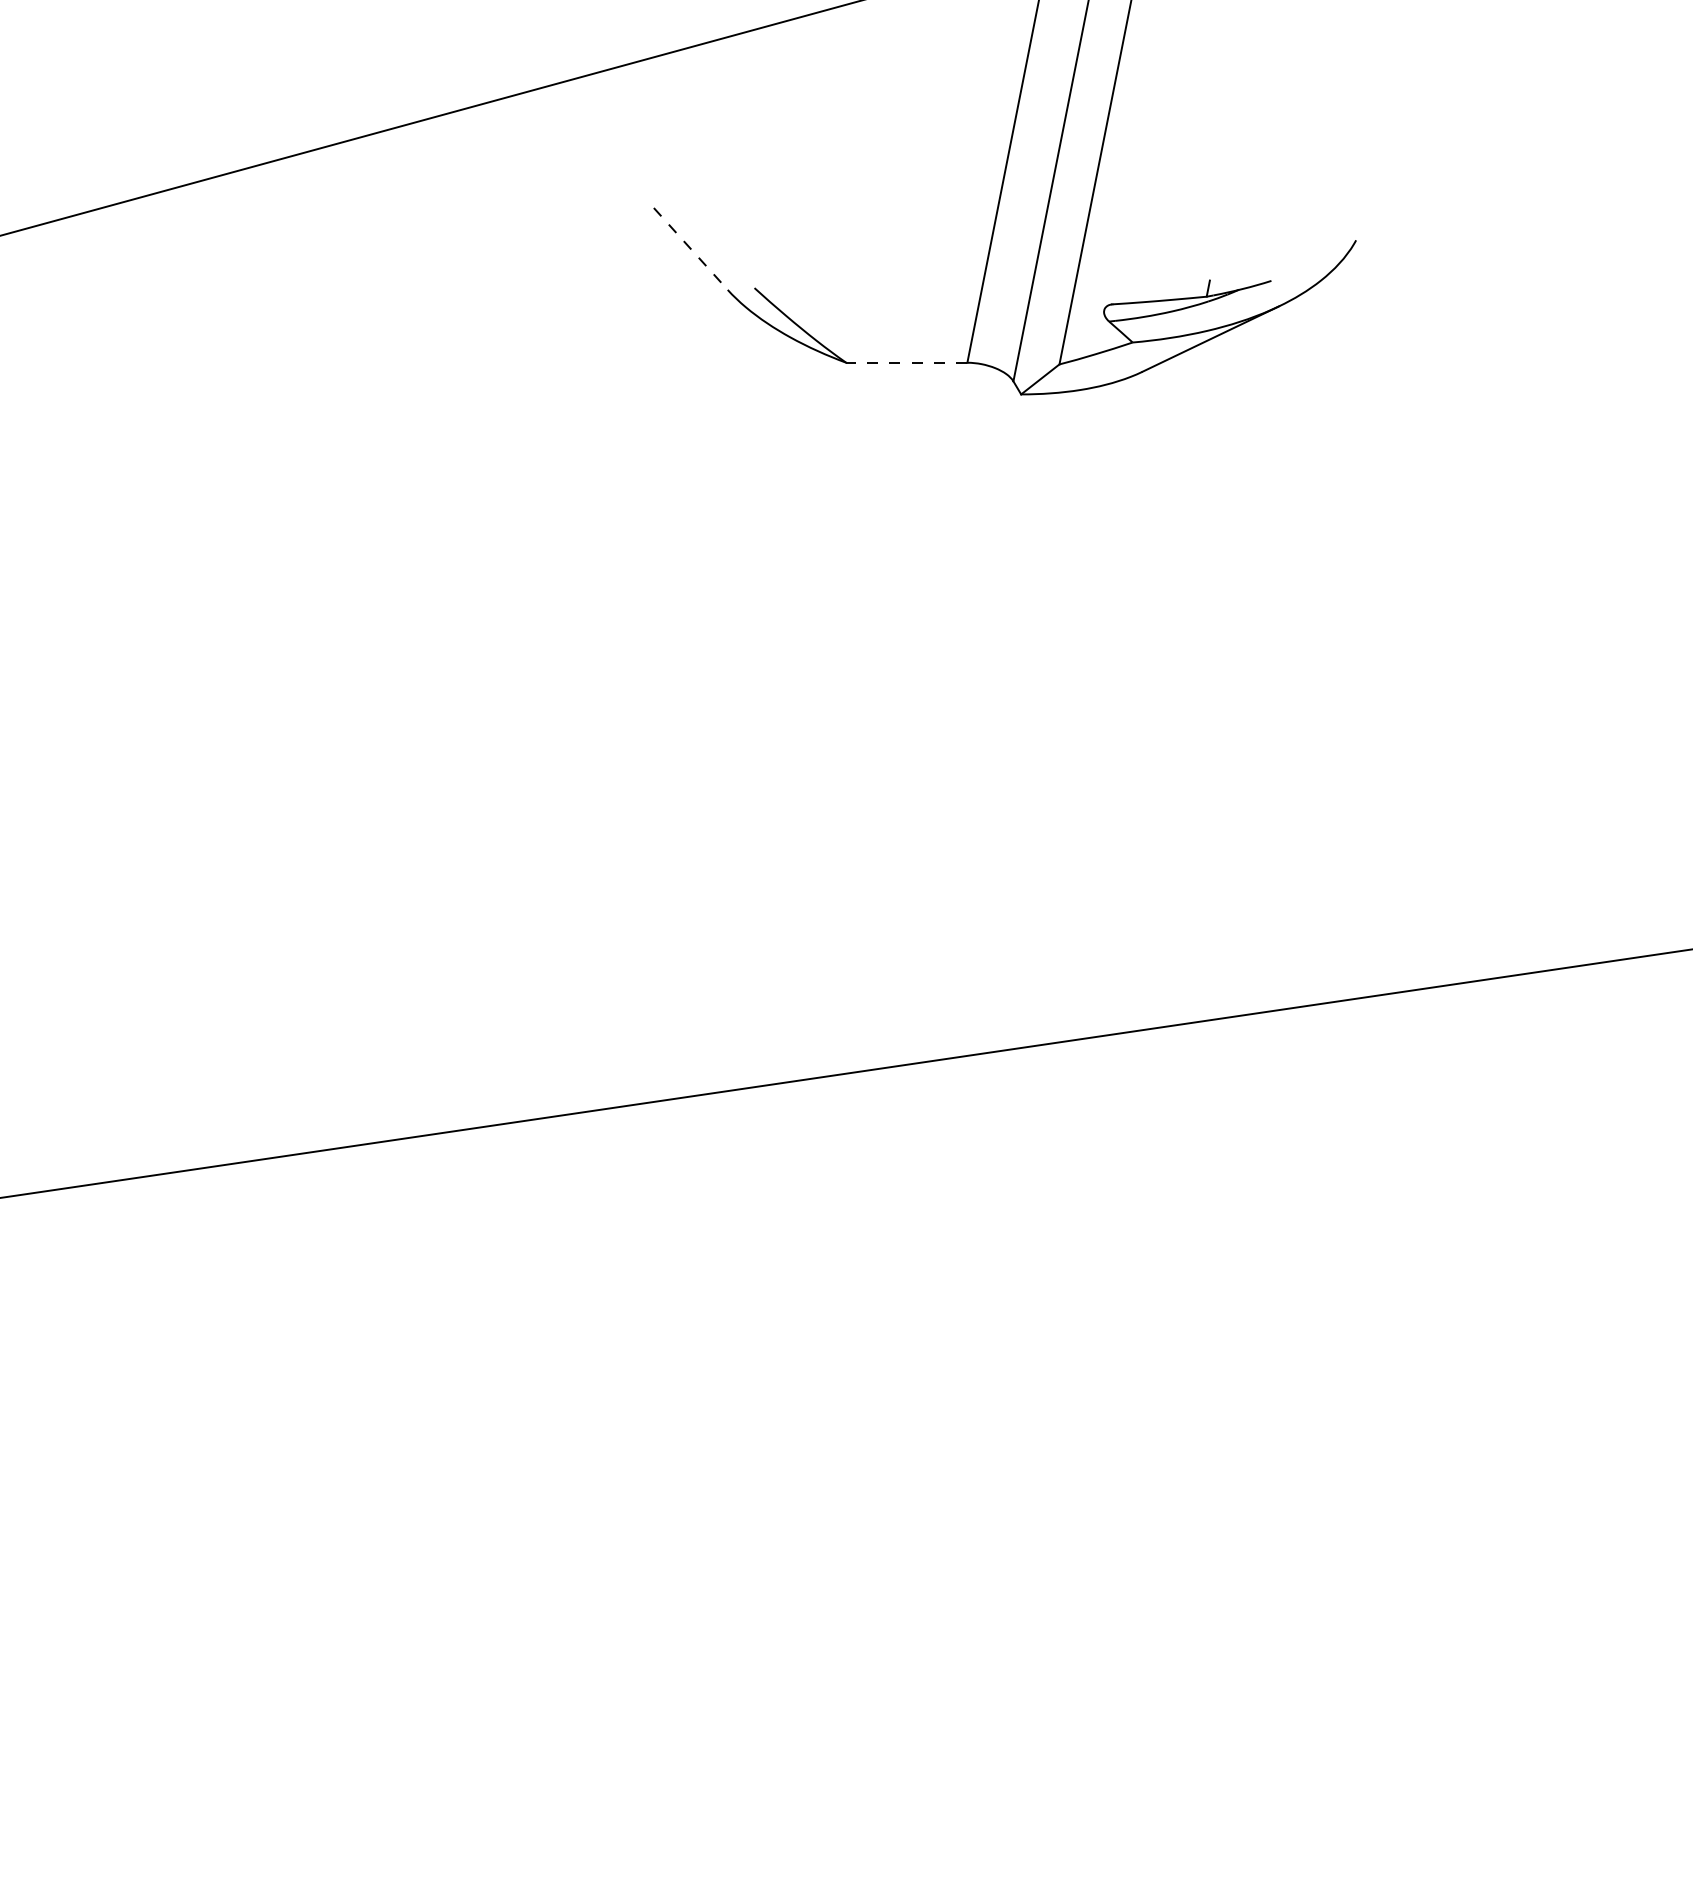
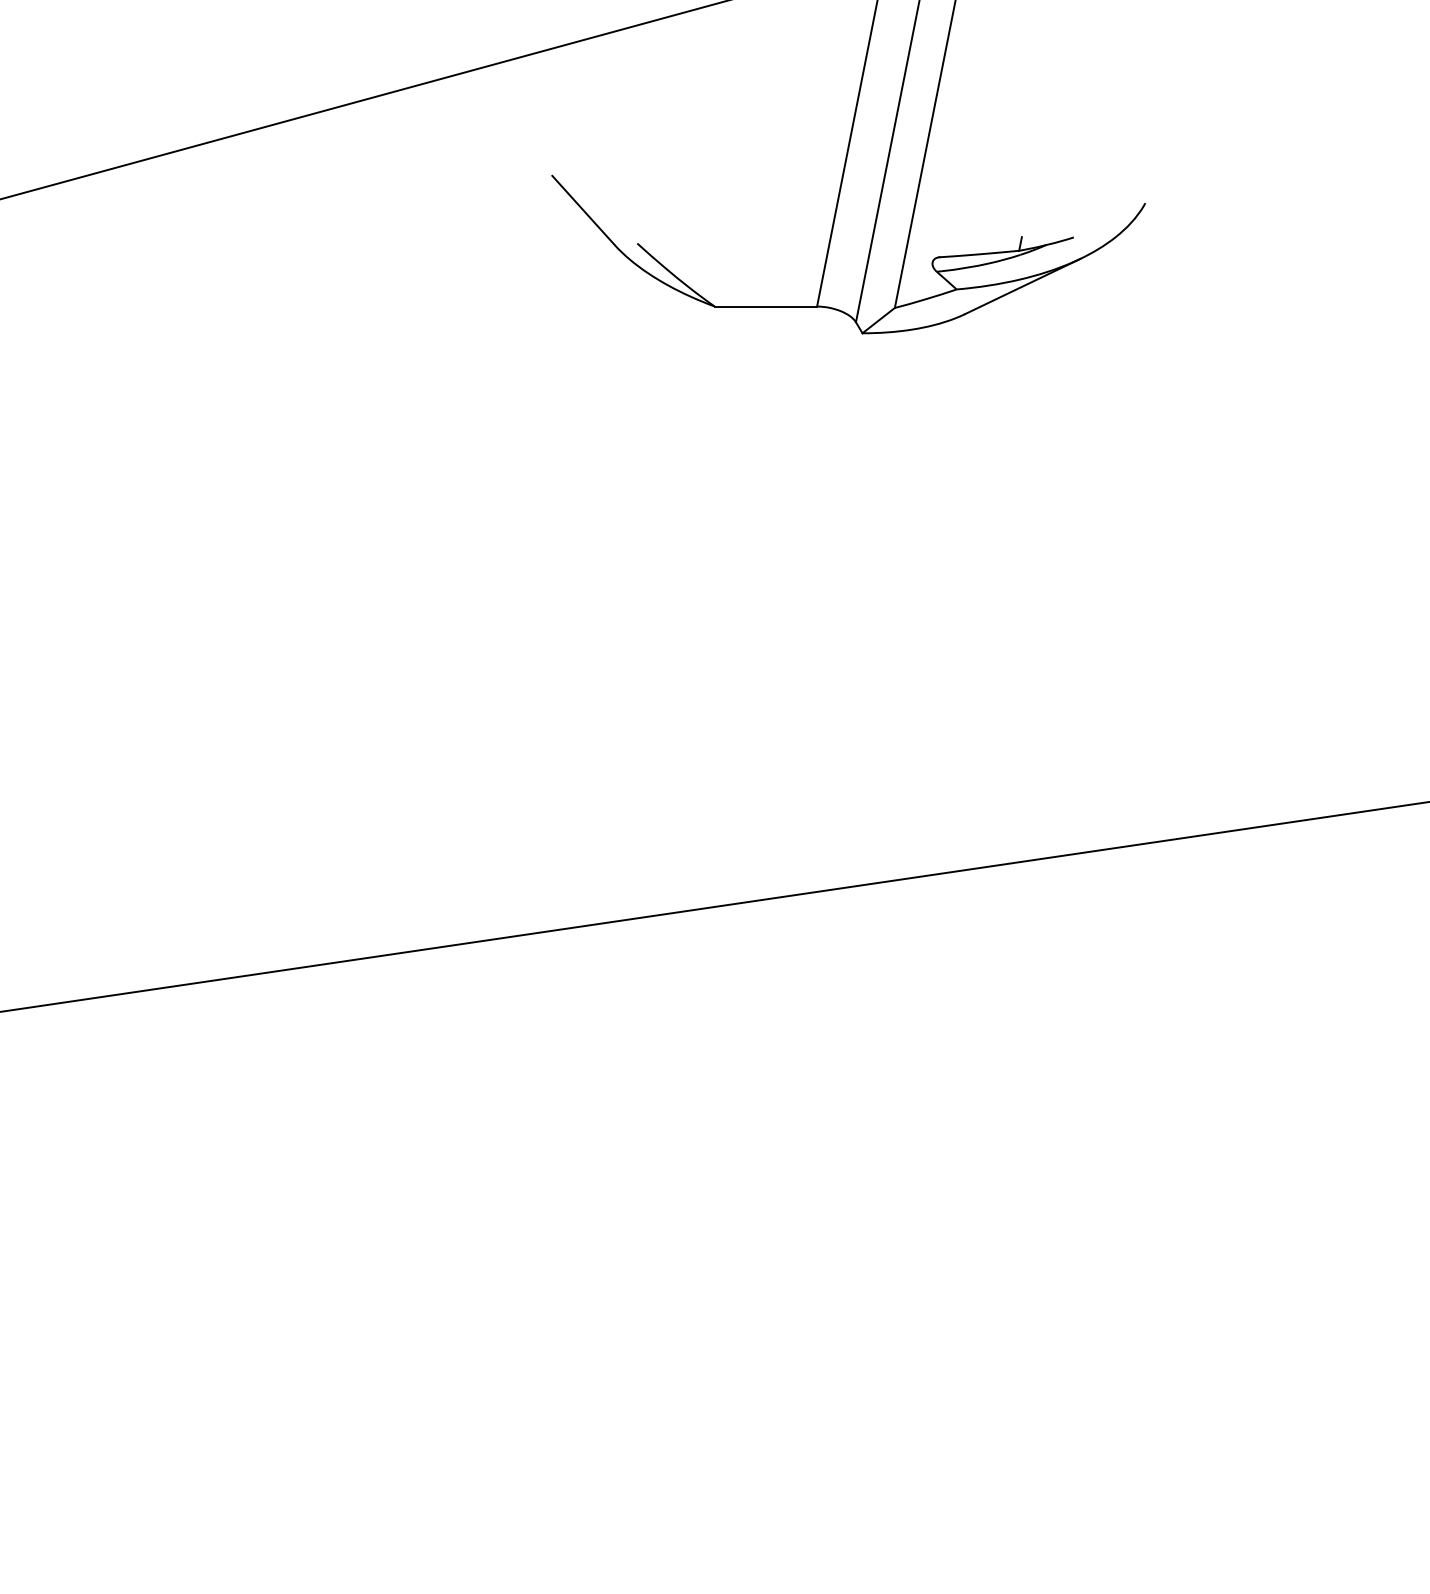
line: (691, 249) -> (584, 210), dashed -> solid
line: (906, 362) -> (765, 306), dashed -> solid

